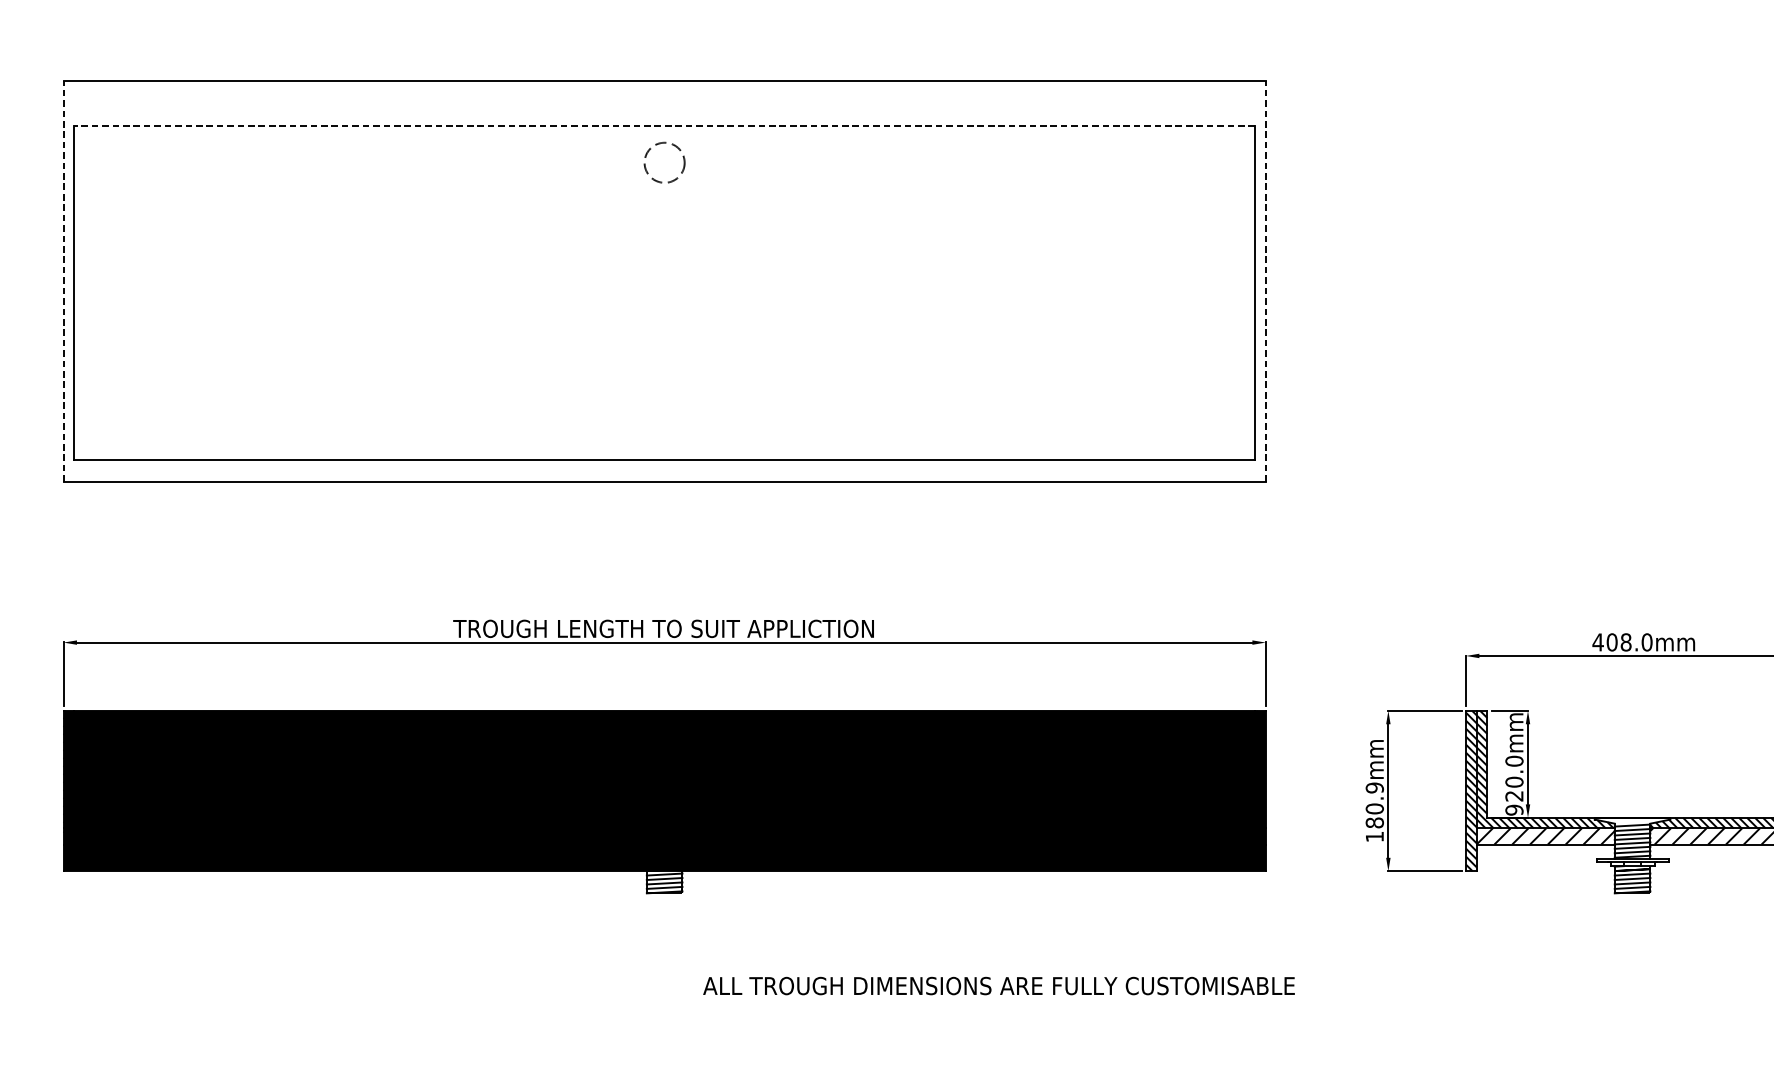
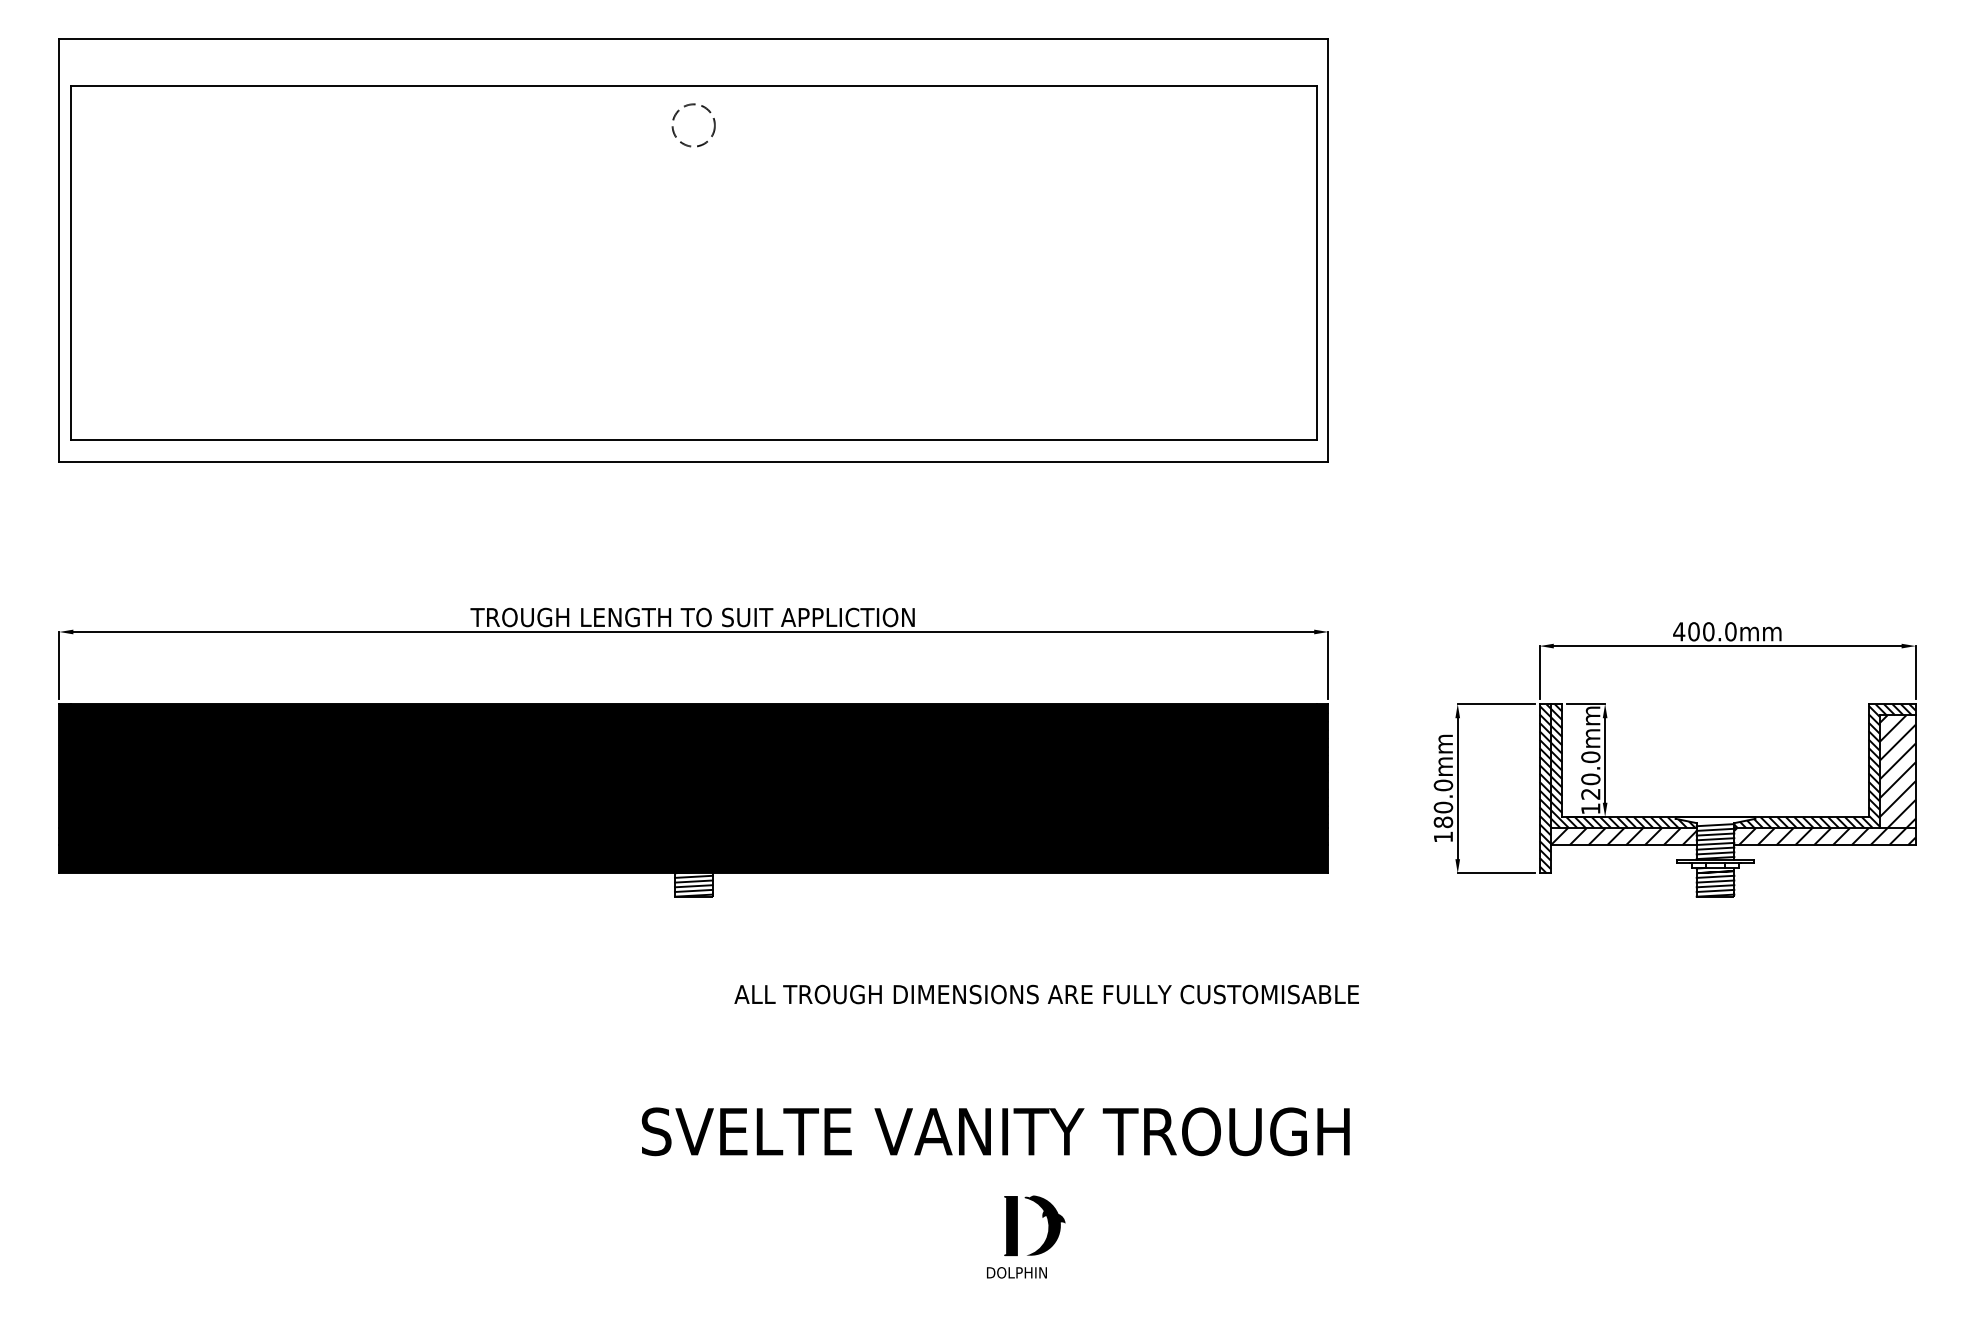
line: (664, 125) -> (693, 86), dashed -> solid
line: (63, 281) -> (59, 250), dashed -> solid
line: (1265, 281) -> (1328, 250), dashed -> solid
text: (1625, 642) -> (1708, 631), 408.0mm -> 400.0mm
text: (1374, 788) -> (1443, 785), 180.9mm -> 180.0mm
text: (1514, 809) -> (1590, 808), 920.0mm -> 120.0mm

